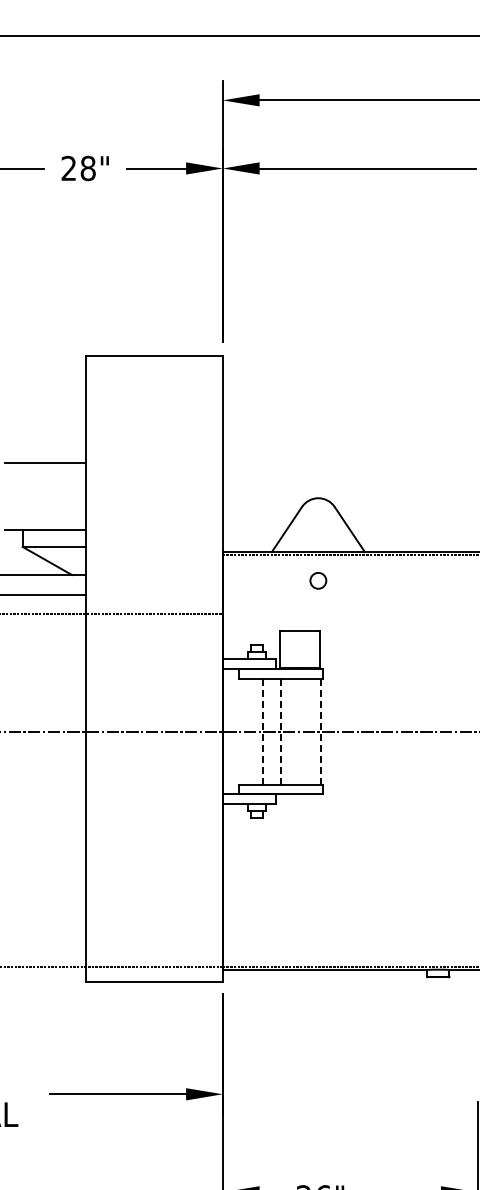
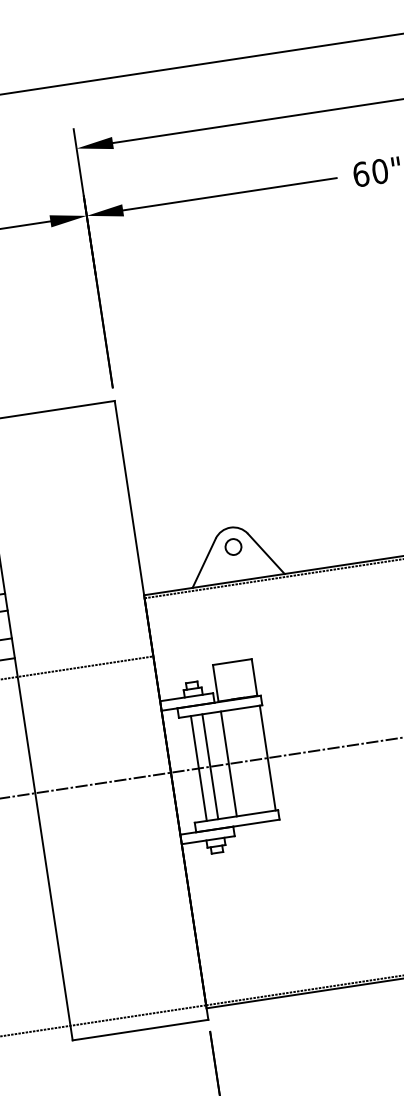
circle: (318, 580) -> (233, 546), moved
line: (251, 731) -> (199, 768), added
line: (262, 731) -> (210, 766), dashed -> solid
line: (281, 732) -> (229, 764), dashed -> solid
line: (320, 732) -> (267, 758), dashed -> solid

